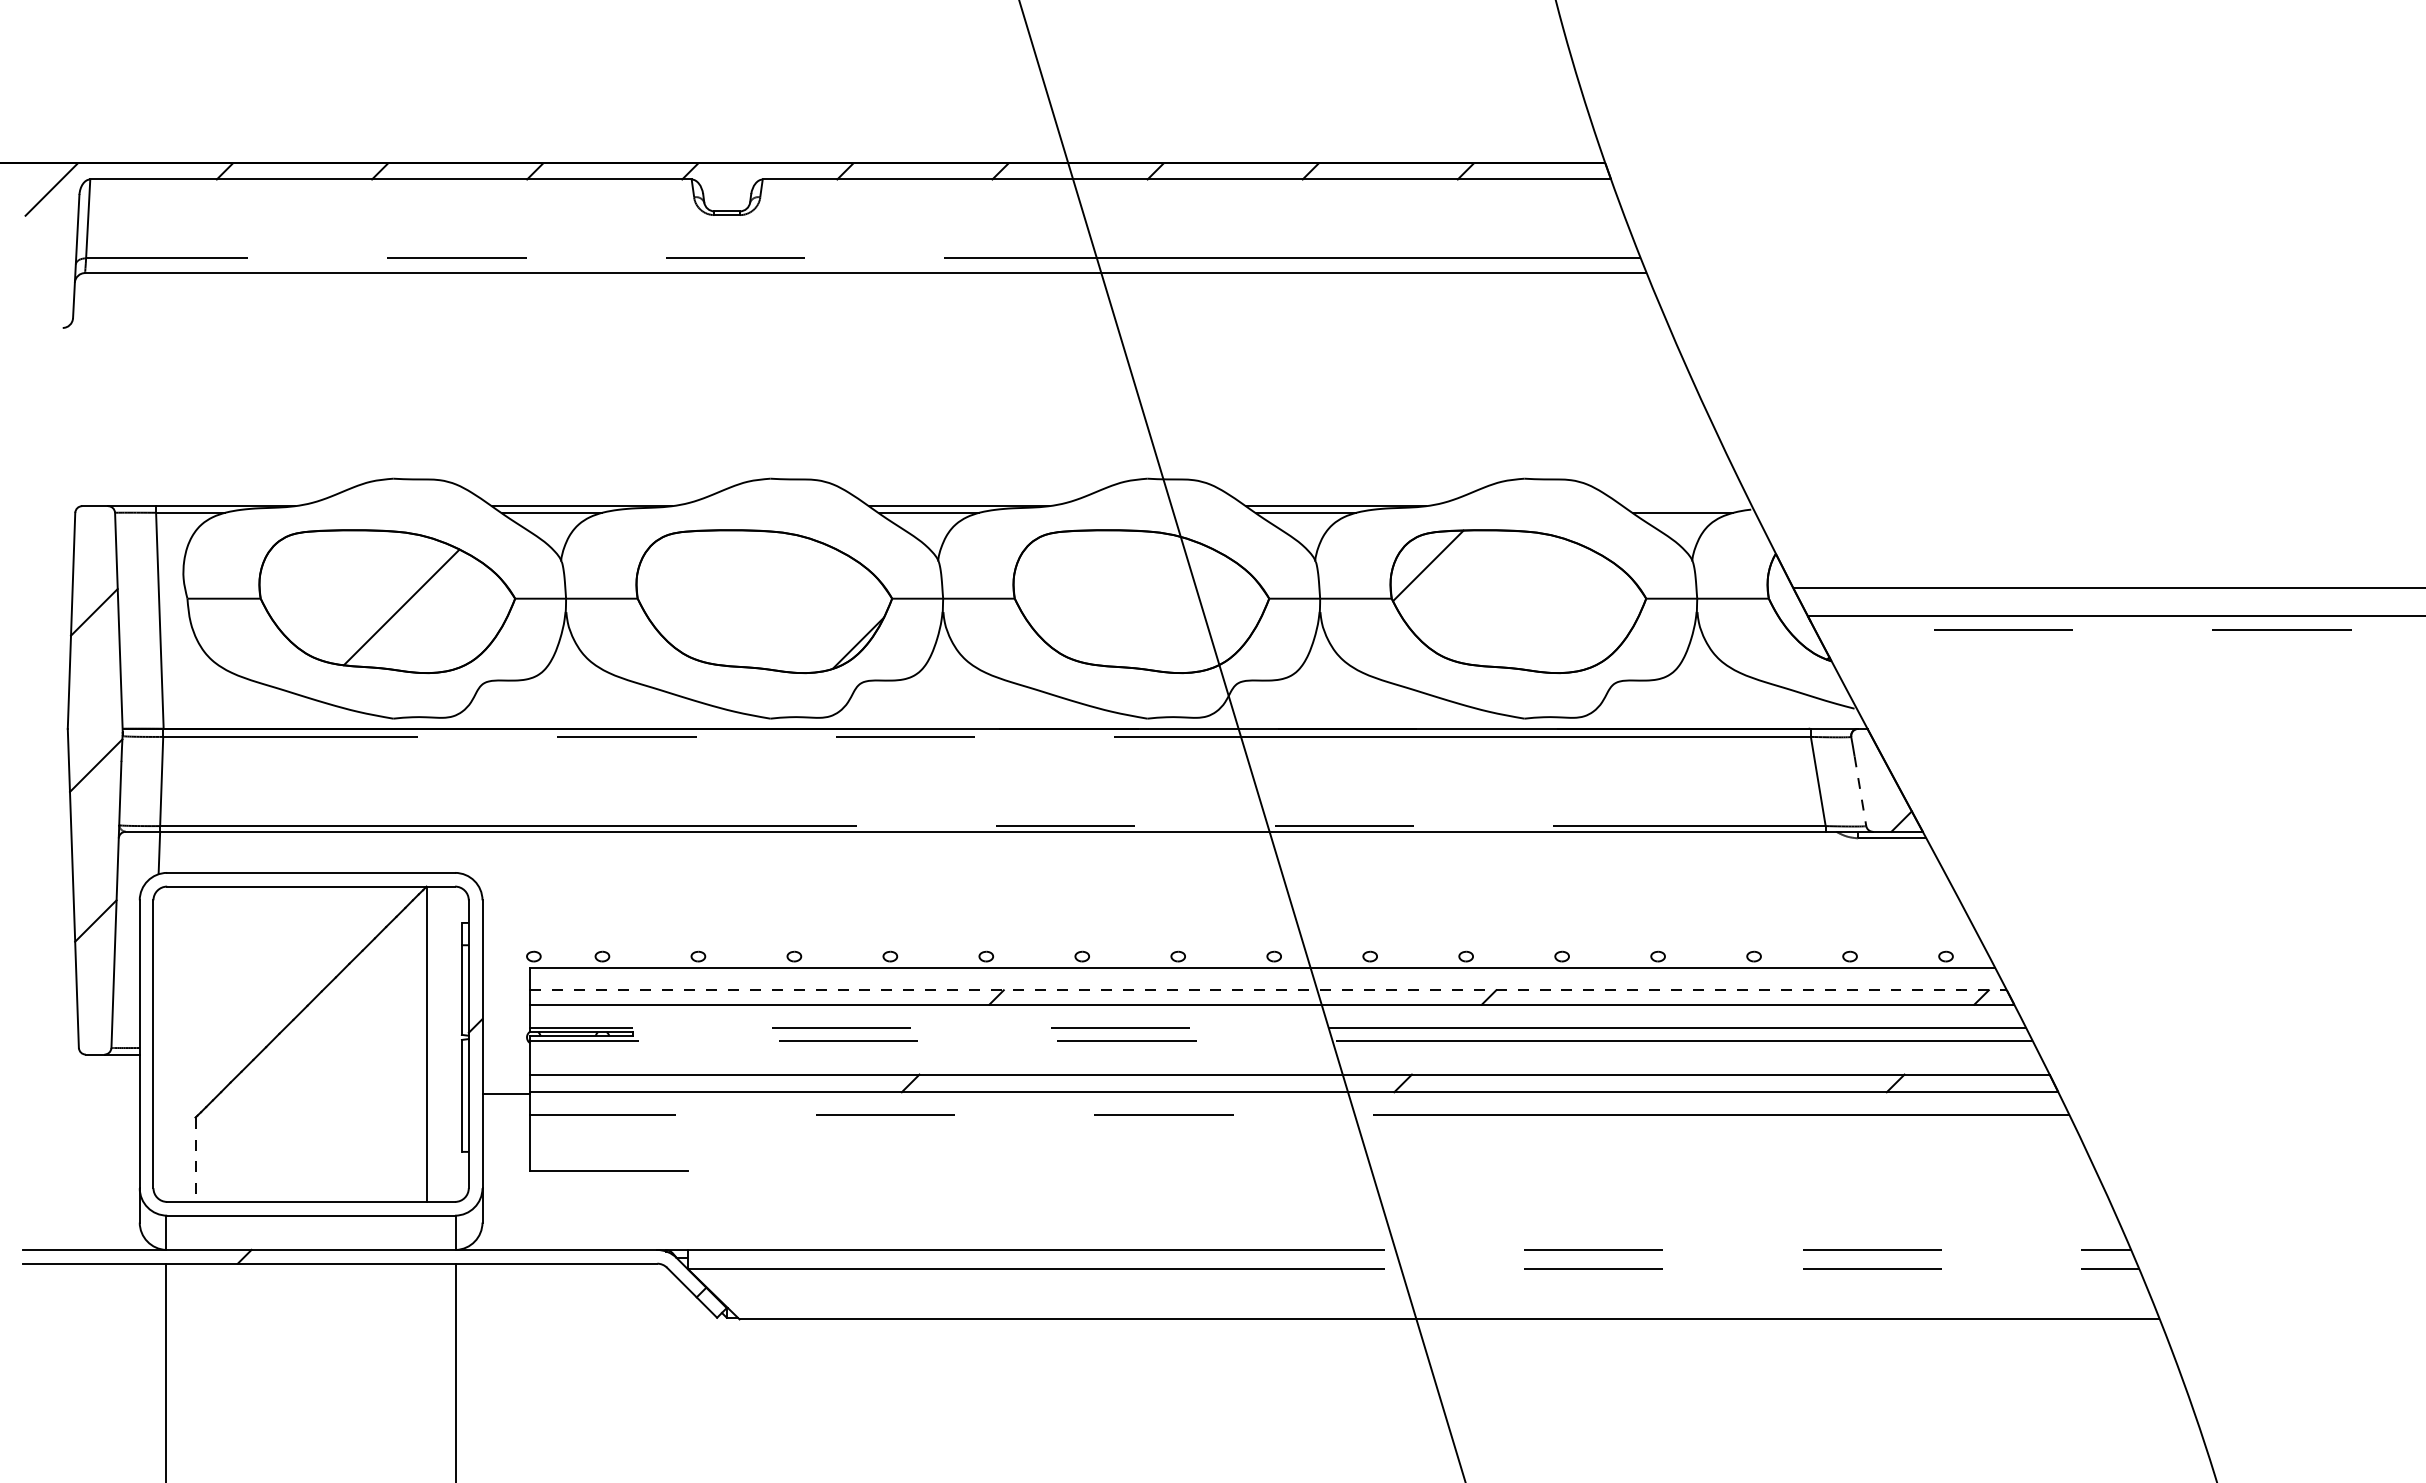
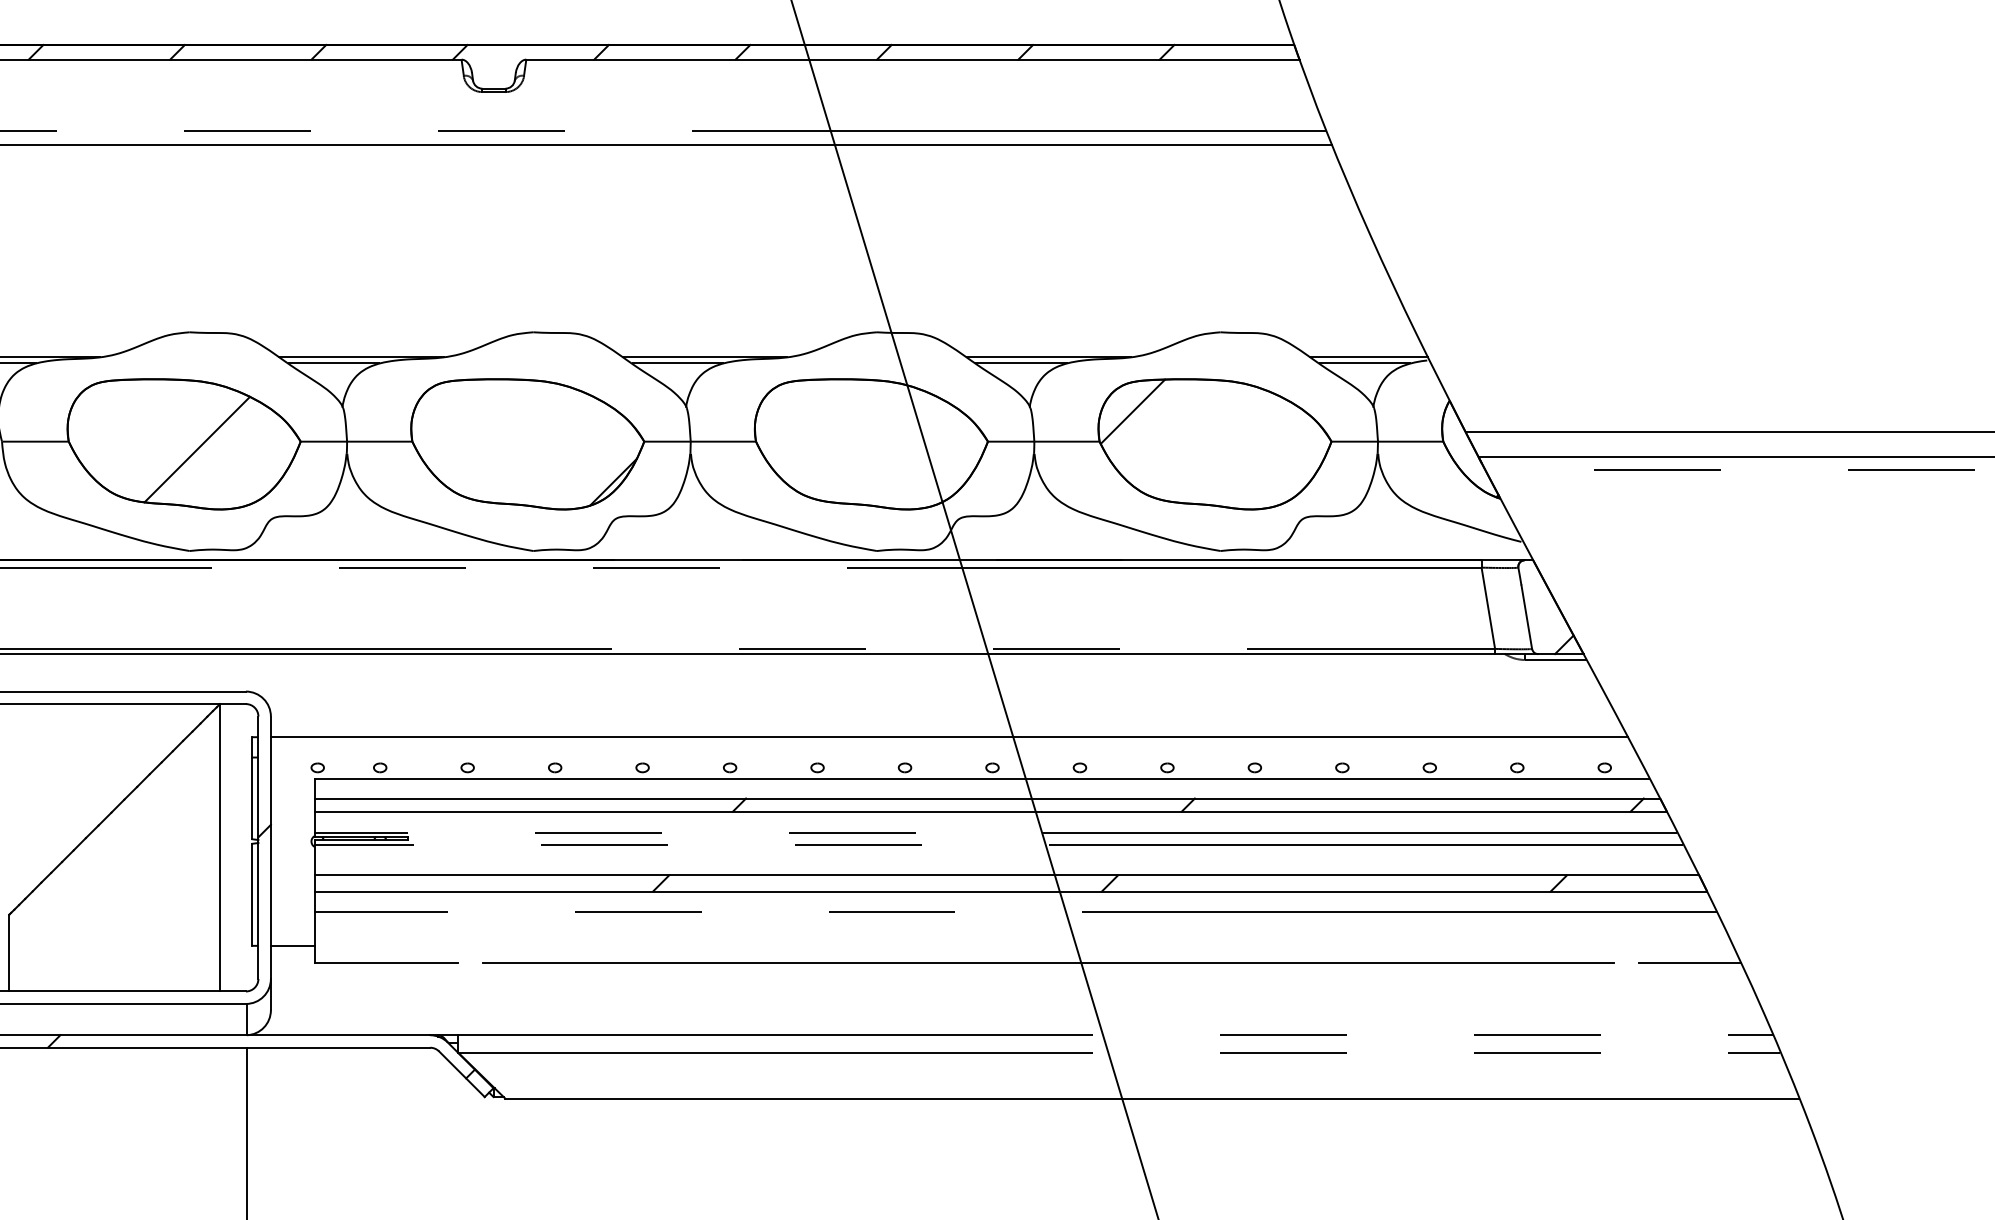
line: (1686, 506) -> (1368, 357), added
line: (1860, 791) -> (1526, 617), dashed -> solid
line: (1226, 922) -> (948, 736), added
line: (1269, 990) -> (988, 798), dashed -> solid
line: (506, 1093) -> (292, 945), moved
line: (195, 1160) -> (9, 953), dashed -> solid
line: (1335, 1171) -> (1048, 963), added
line: (2039, 1171) -> (1689, 963), added

